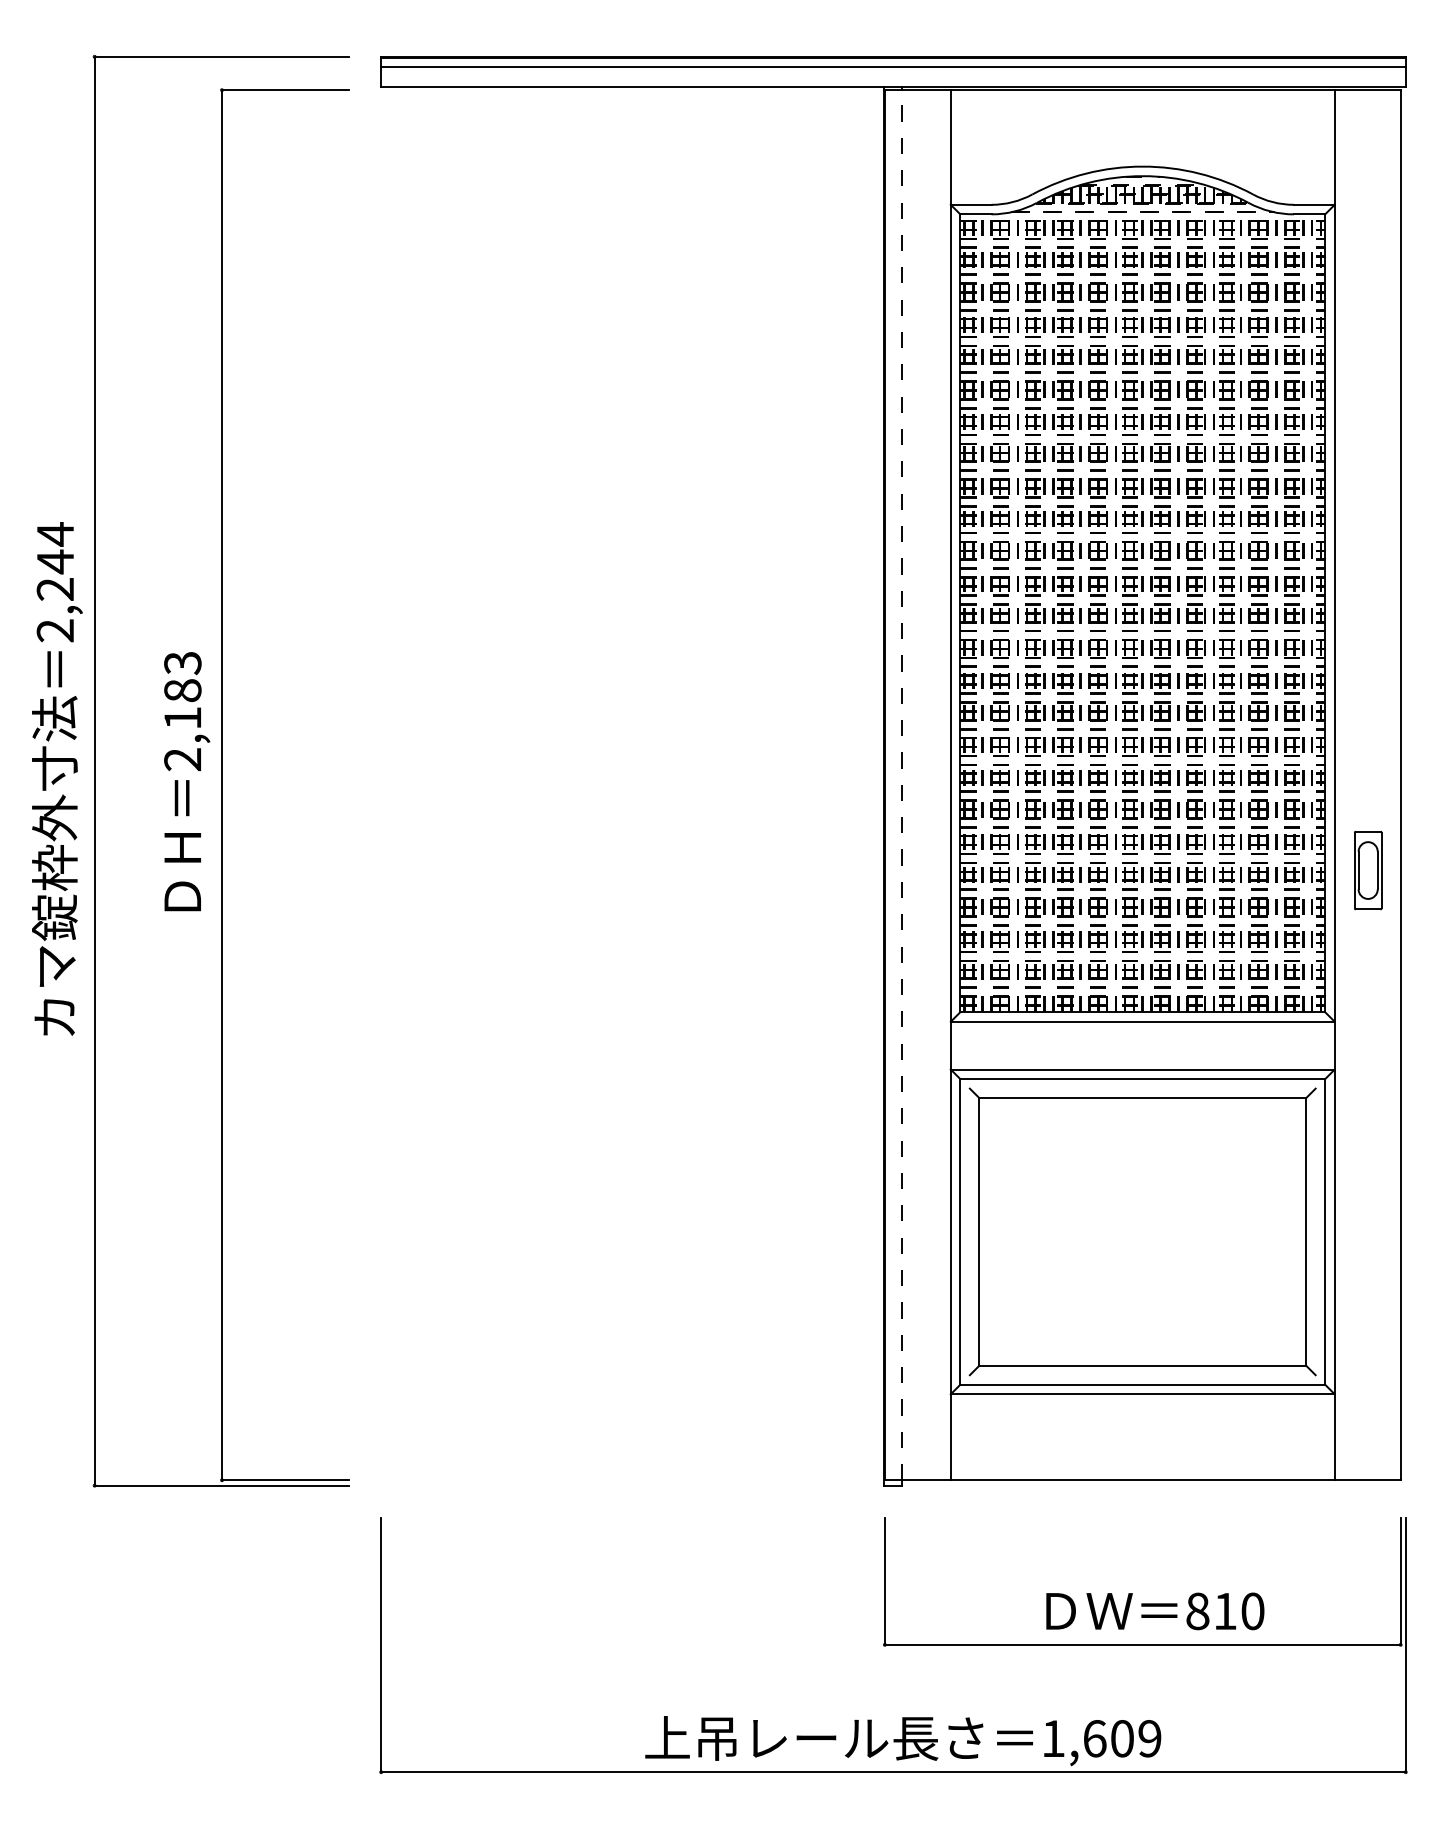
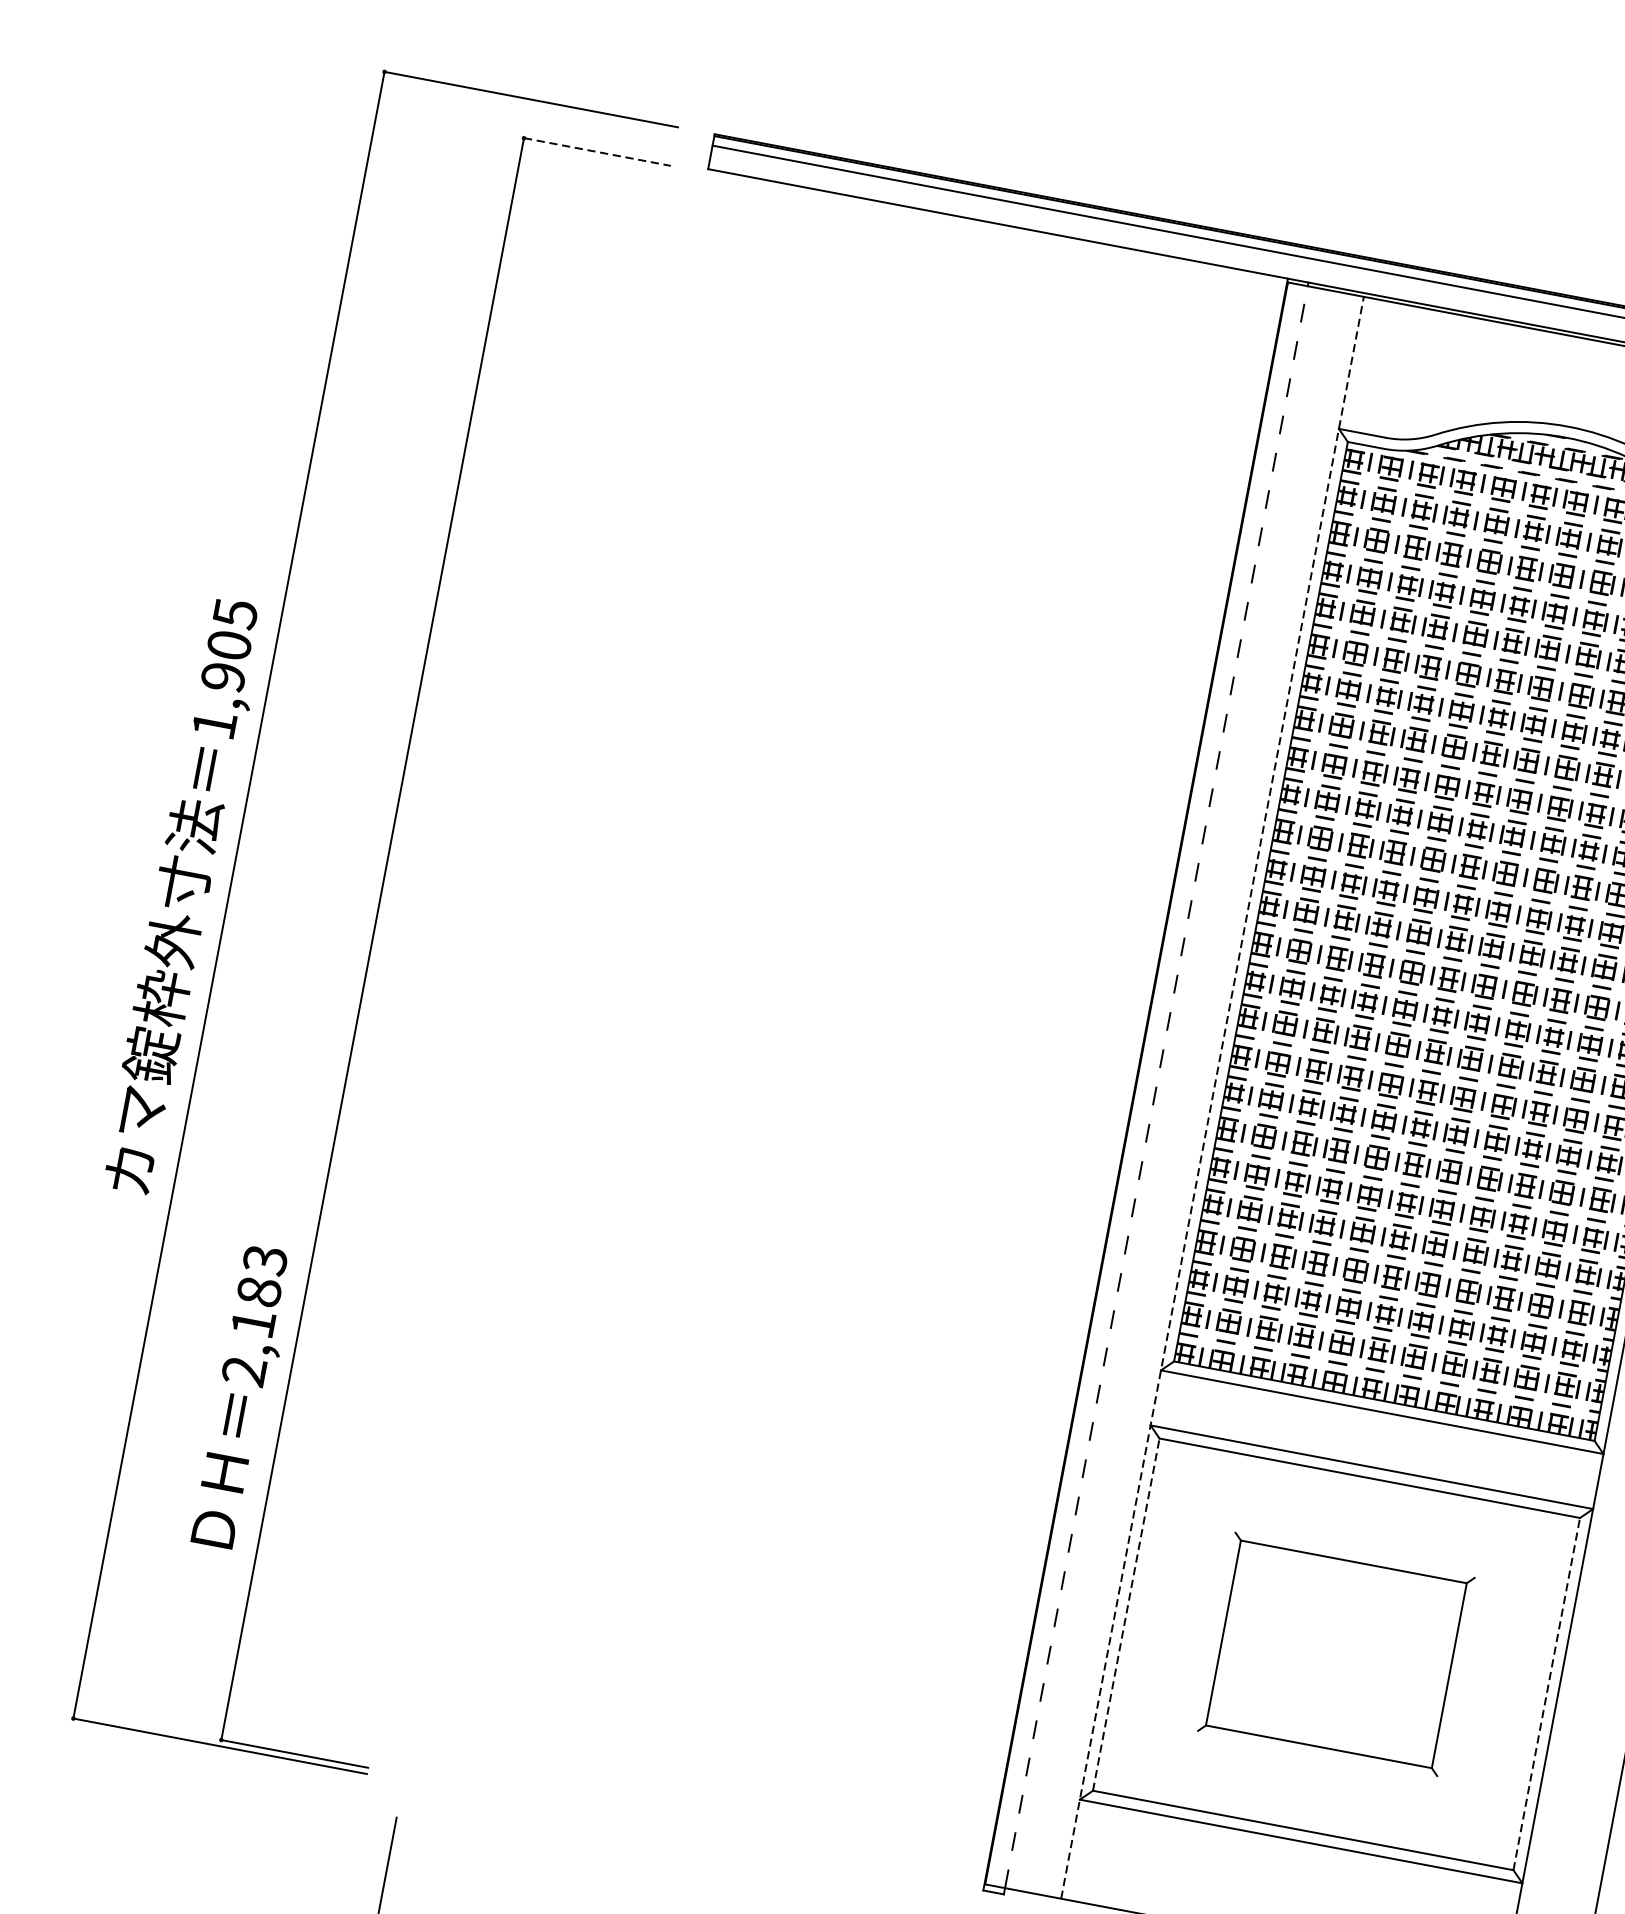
line: (285, 90) -> (597, 152), solid -> dashed
text: (55, 582) -> (224, 669), 2,244 -> 1,905
text: (187, 781) -> (244, 1397), moved
line: (950, 784) -> (1212, 1096), solid -> dashed
line: (960, 1231) -> (1126, 1614), solid -> dashed
part: (1142, 1231) -> (1336, 1653), size x0.6
line: (1325, 1231) -> (1547, 1693), solid -> dashed

